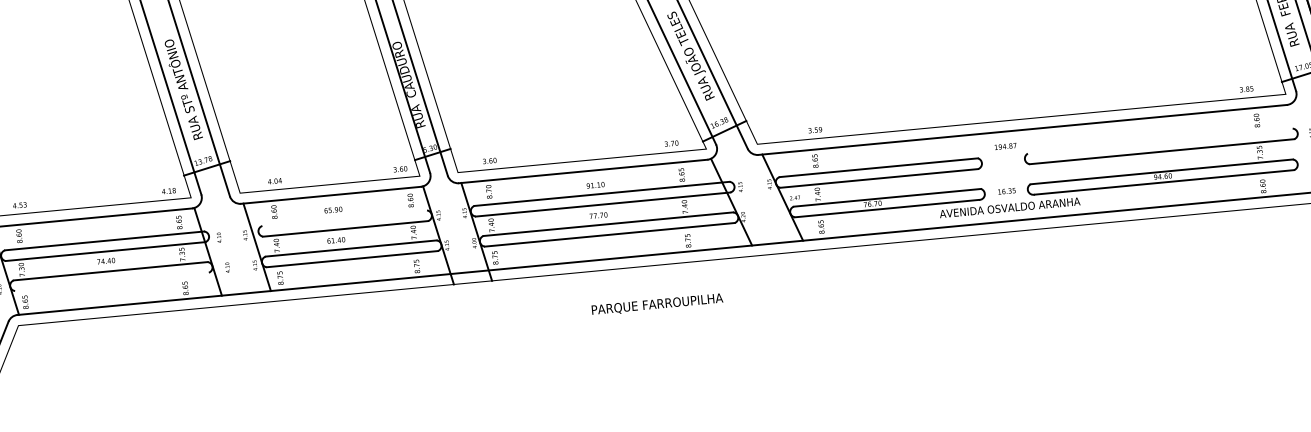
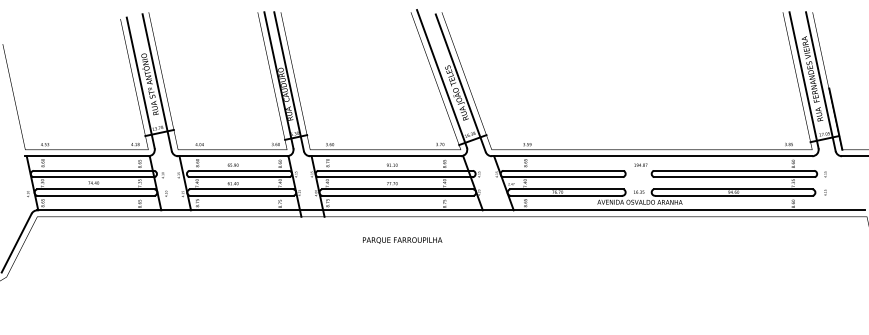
line: (1159, 140) -> (733, 170), added
line: (344, 217) -> (239, 170), added
line: (111, 281) -> (95, 195), added
text: (657, 304) -> (402, 240), moved

